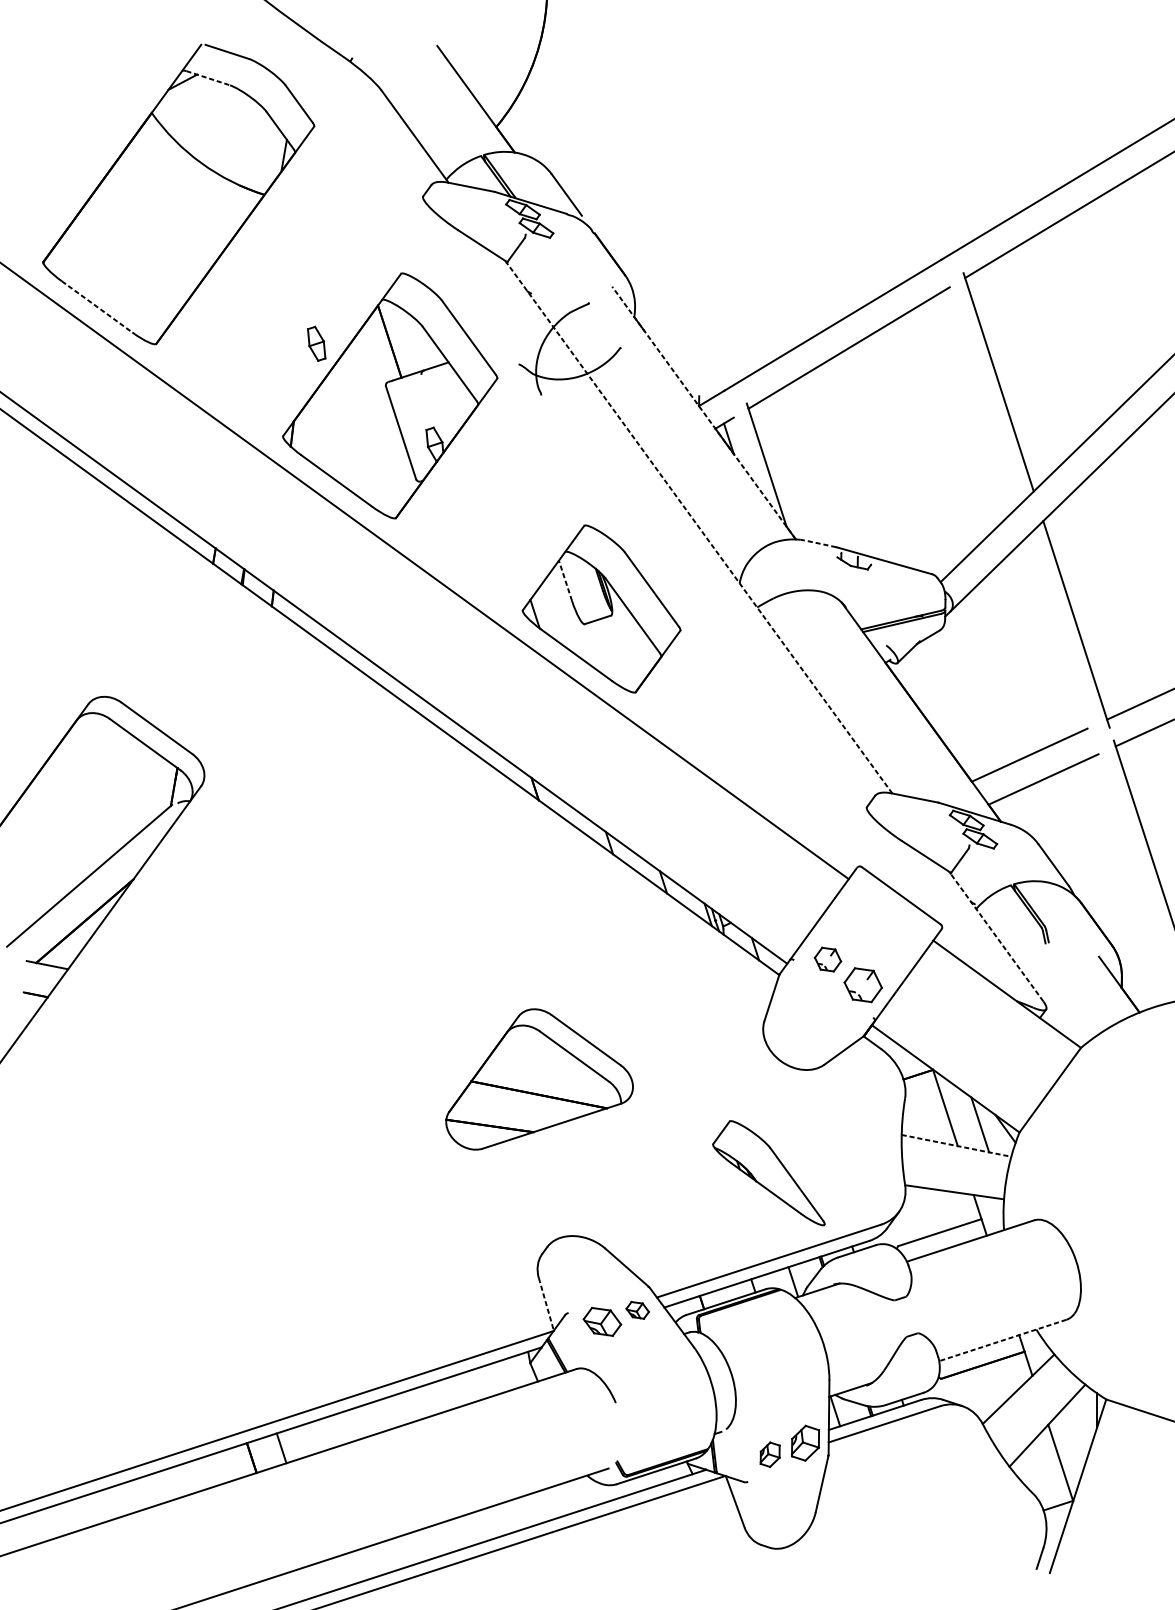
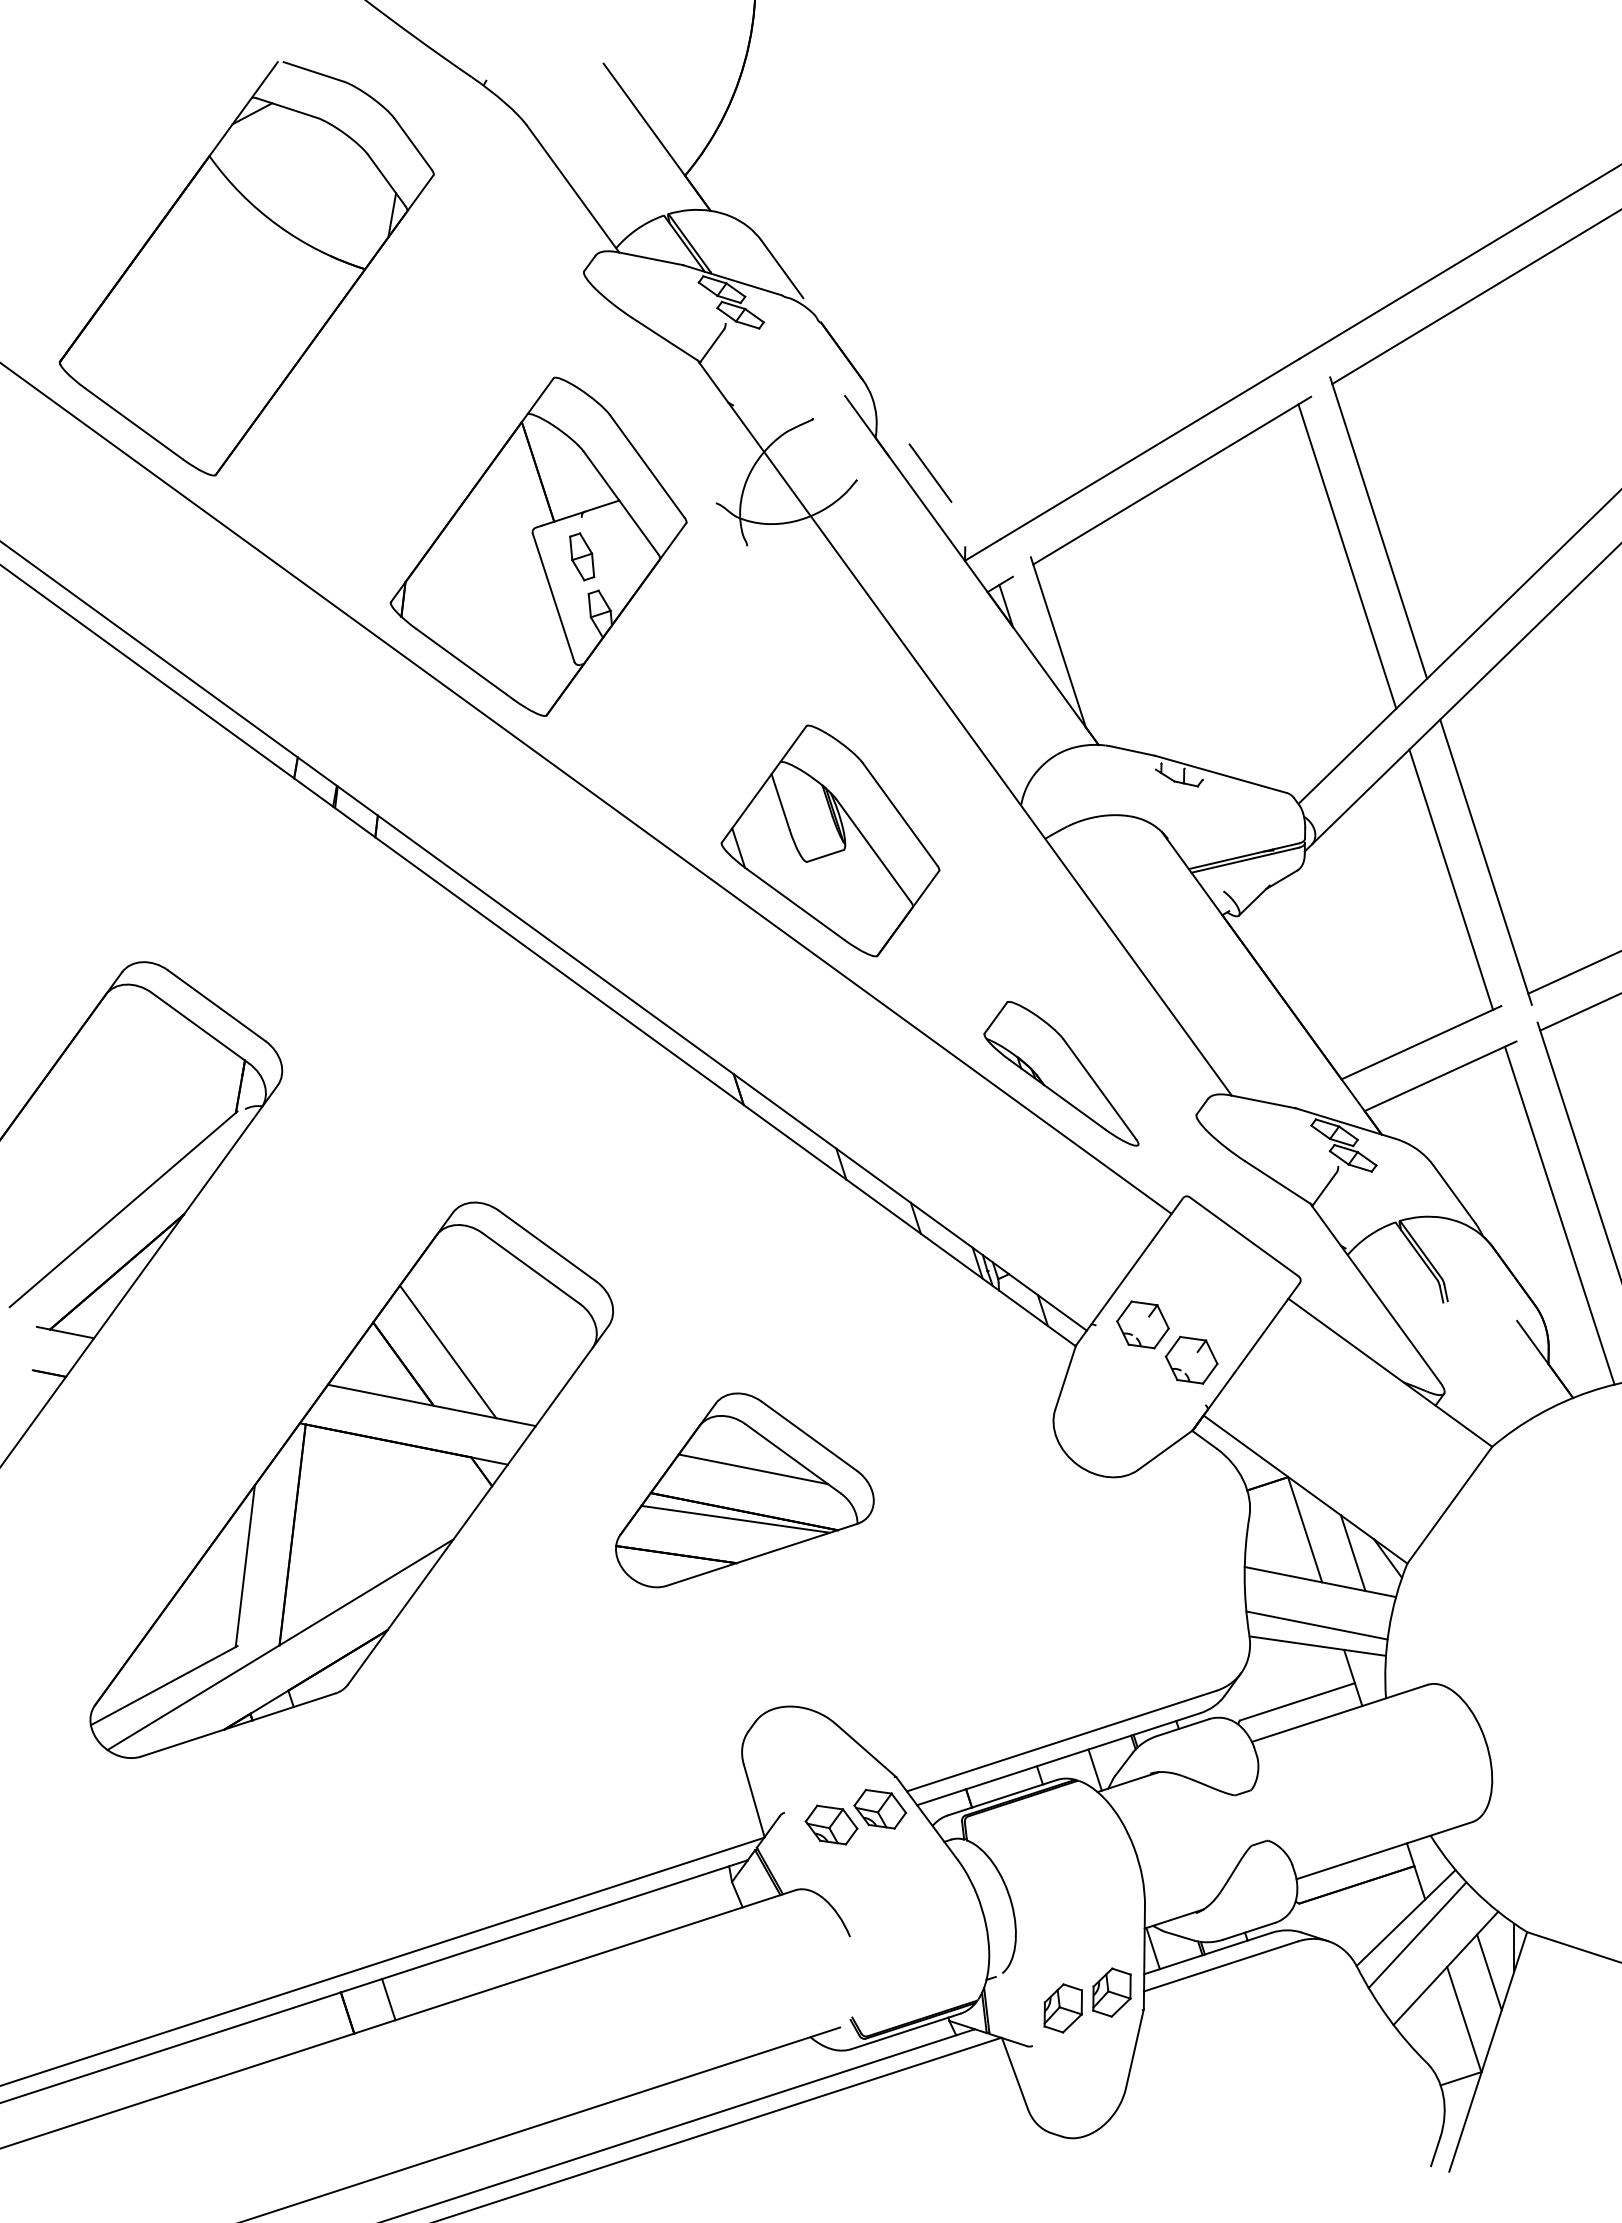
line: (208, 78) -> (287, 108), dashed -> solid
line: (97, 307) -> (134, 424), dashed -> solid
line: (674, 342) -> (930, 472), added
part: (316, 343) -> (582, 556), moved
line: (976, 402) -> (1347, 556), added
line: (703, 413) -> (971, 570), dashed -> solid
line: (698, 526) -> (964, 727), dashed -> solid
line: (820, 543) -> (1132, 750), dashed -> solid
line: (565, 580) -> (780, 801), dashed -> solid
line: (1051, 636) -> (1451, 879), added
line: (1129, 880) -> (1559, 1215), added
line: (996, 936) -> (1375, 1293), dashed -> solid
part: (827, 959) -> (1142, 1324), size x1.43
line: (545, 1064) -> (753, 1469), added
part: (254, 1071) -> (351, 1479), added
line: (532, 1099) -> (735, 1518), added
line: (956, 1146) -> (1320, 1582), dashed -> solid
part: (768, 1172) -> (1061, 1073), moved
line: (953, 1177) -> (1316, 1625), added
line: (546, 1304) -> (754, 1800), dashed -> solid
part: (637, 1309) -> (880, 1808), size x1.67
line: (1002, 1340) -> (1383, 1850), dashed -> solid
line: (1026, 1401) -> (1417, 1935), added
line: (1079, 1428) -> (1489, 1972), added
part: (769, 1454) -> (1062, 2008), size x1.43

